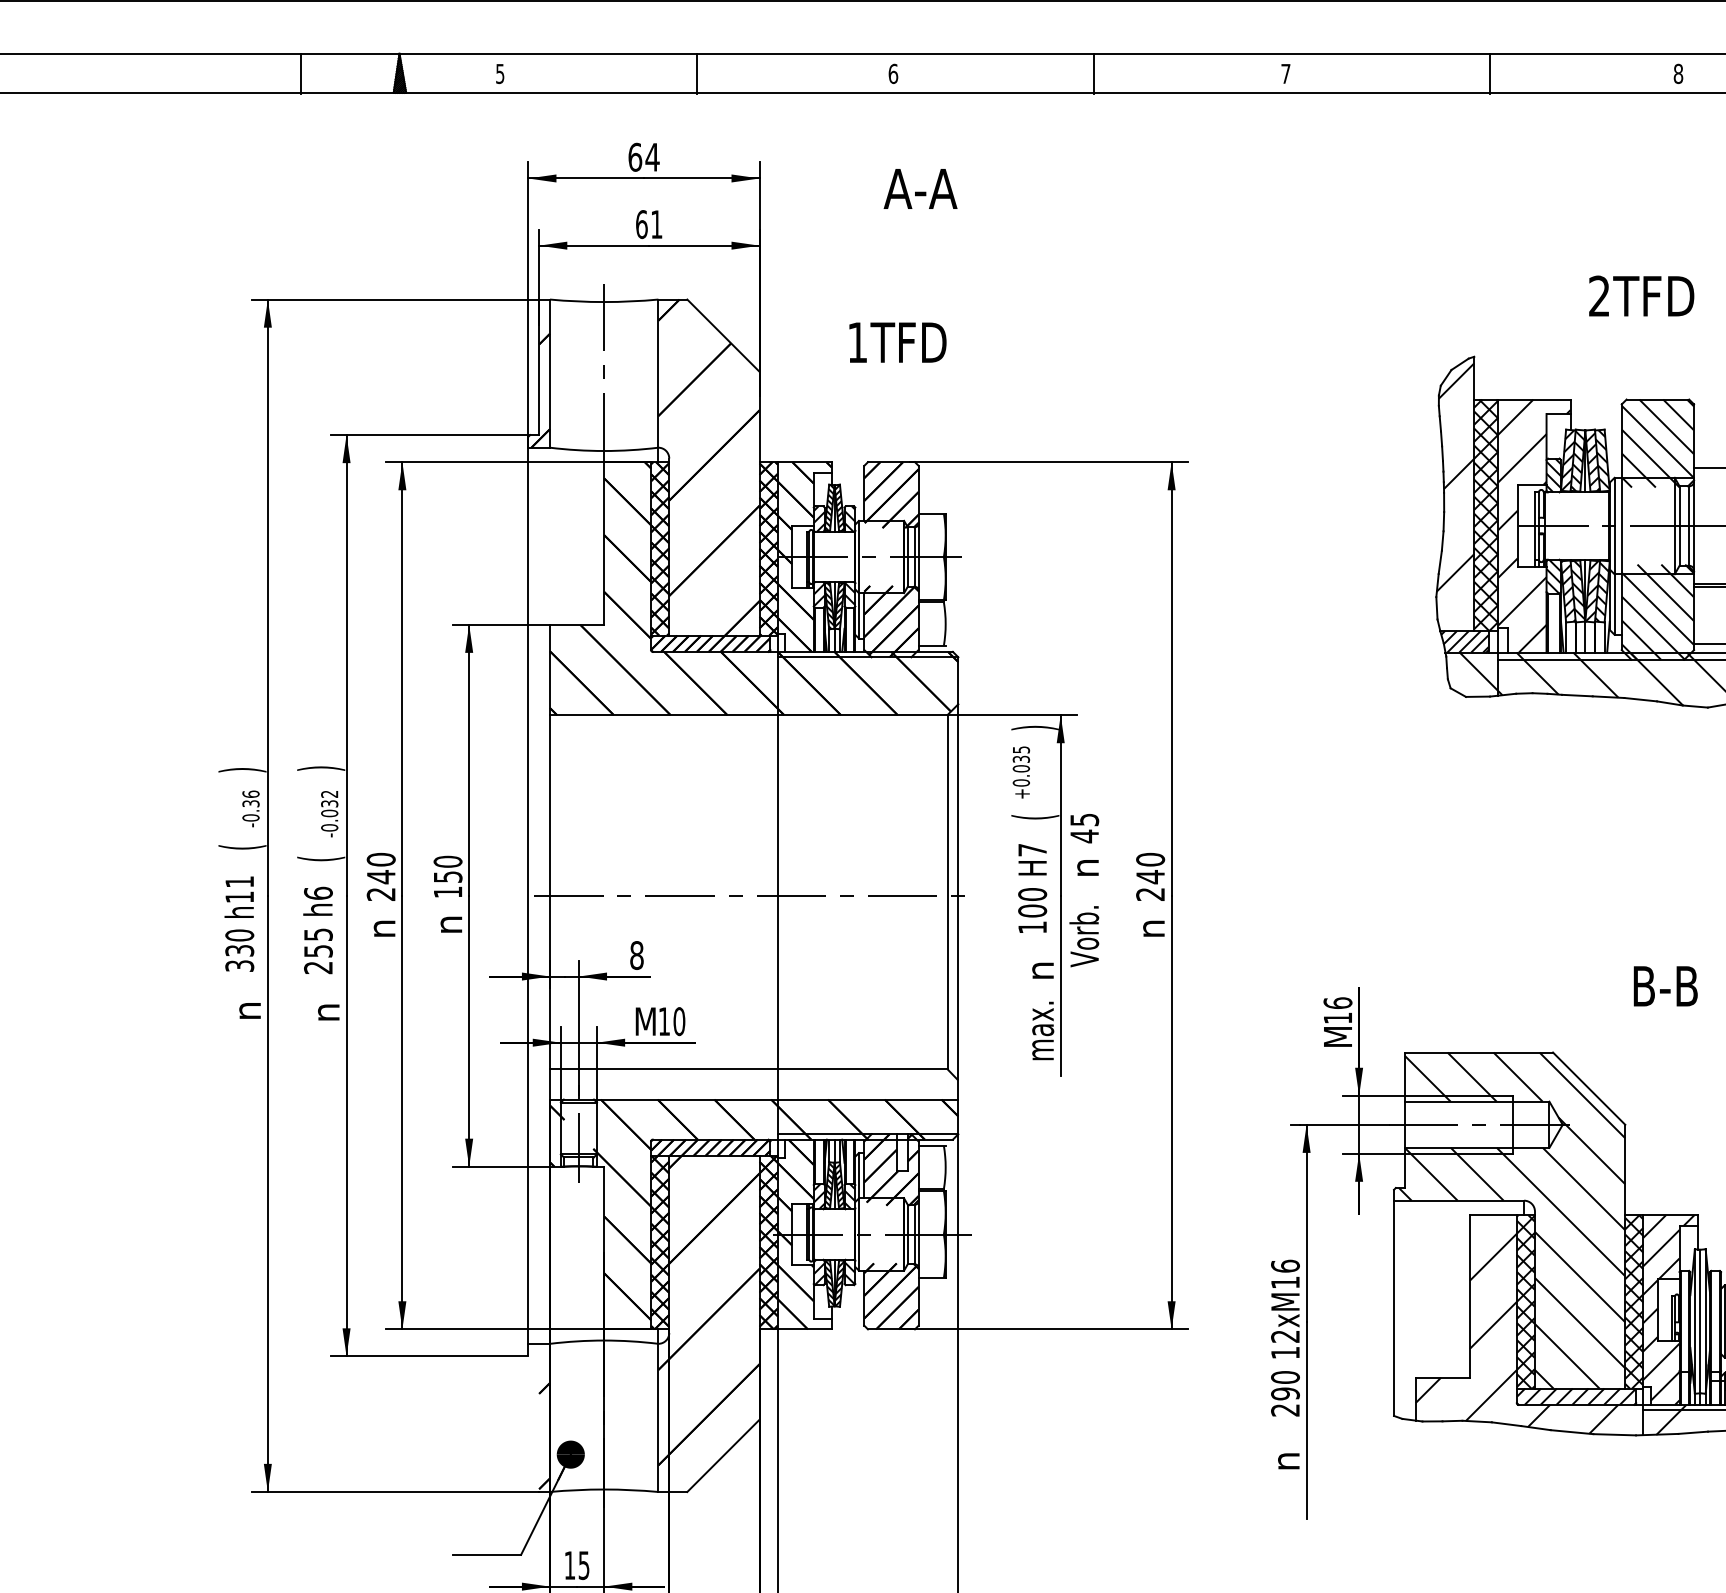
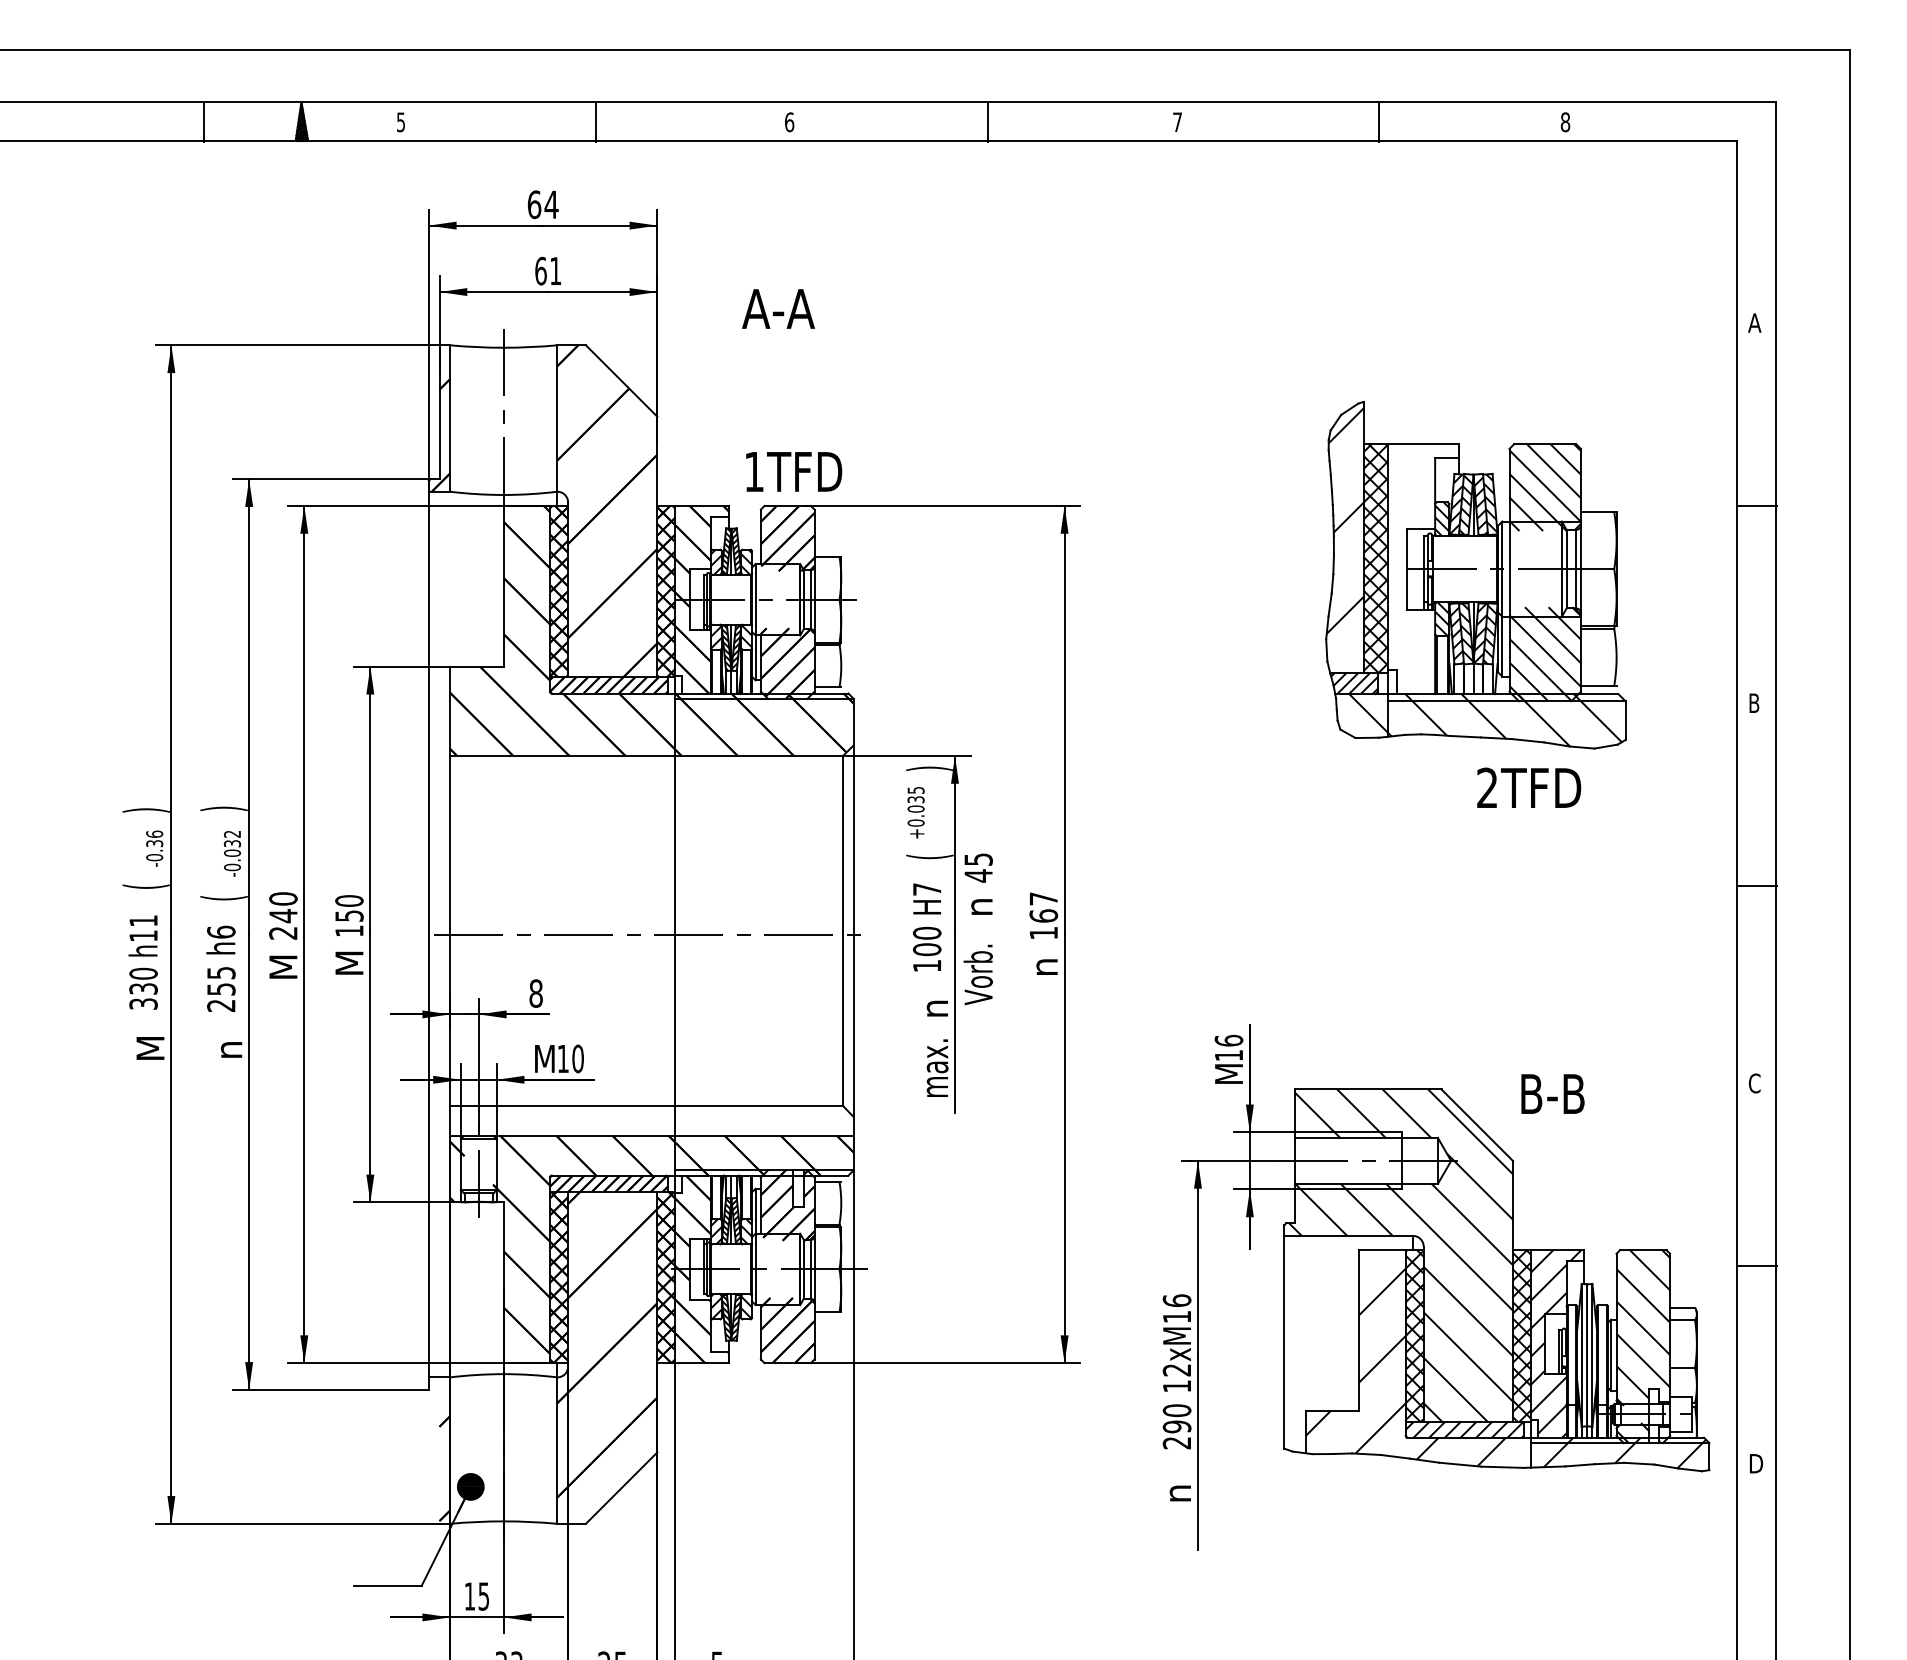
text: (920, 188) -> (778, 308), moved
text: (1642, 295) -> (1529, 787), moved
text: (898, 342) -> (794, 471), moved
hatch: (1533, 526) -> (1422, 569), removed
text: (1150, 876) -> (1043, 915), 240 -> 167
text: (448, 924) -> (349, 962), n -> M
text: (381, 928) -> (283, 966), n -> M
text: (1665, 985) -> (1552, 1093), moved
text: (246, 1011) -> (150, 1048), n -> M

